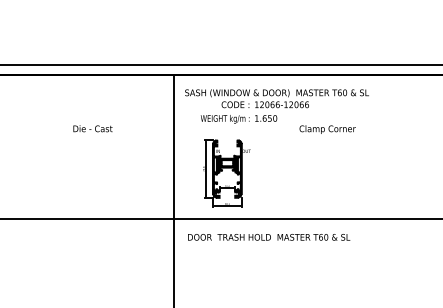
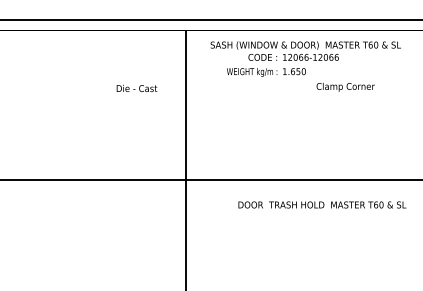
text: (276, 106) -> (305, 59), moved
text: (92, 128) -> (136, 88), moved
part: (226, 173) -> (241, 132), removed
text: (269, 237) -> (322, 205), moved

